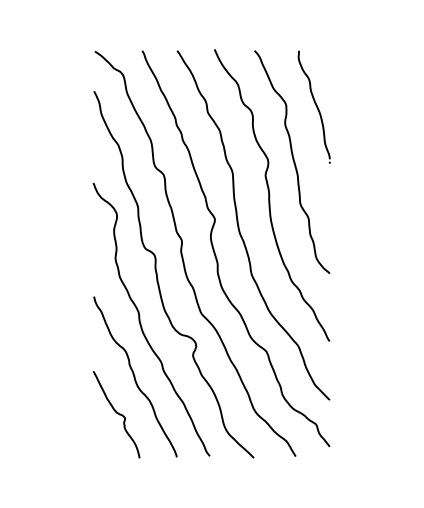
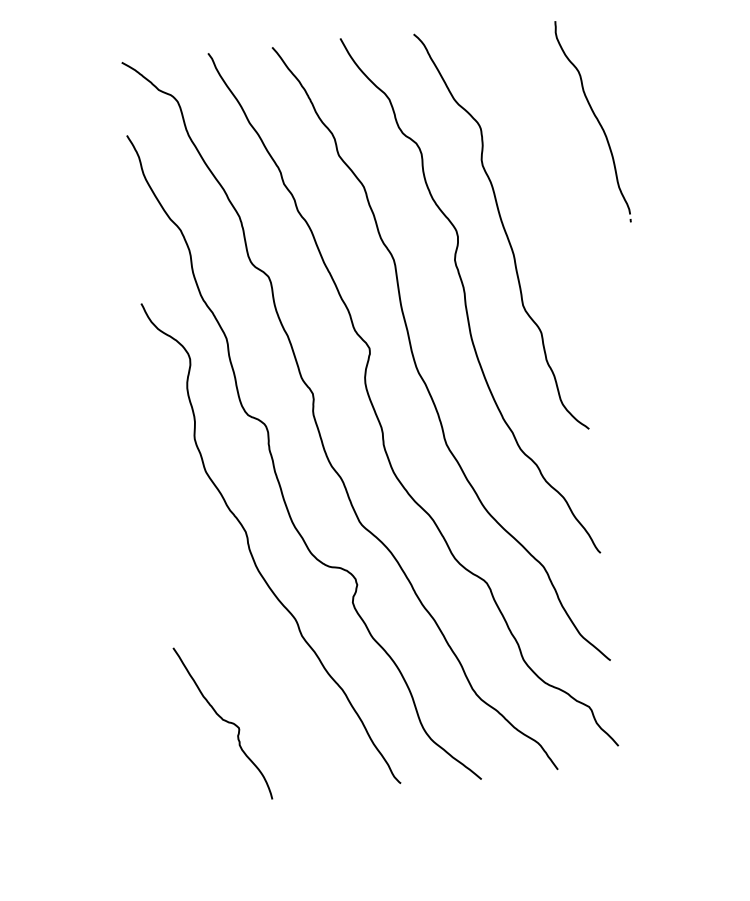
part: (313, 106) -> (591, 120), moved
curve: (135, 376) -> (251, 650), removed

